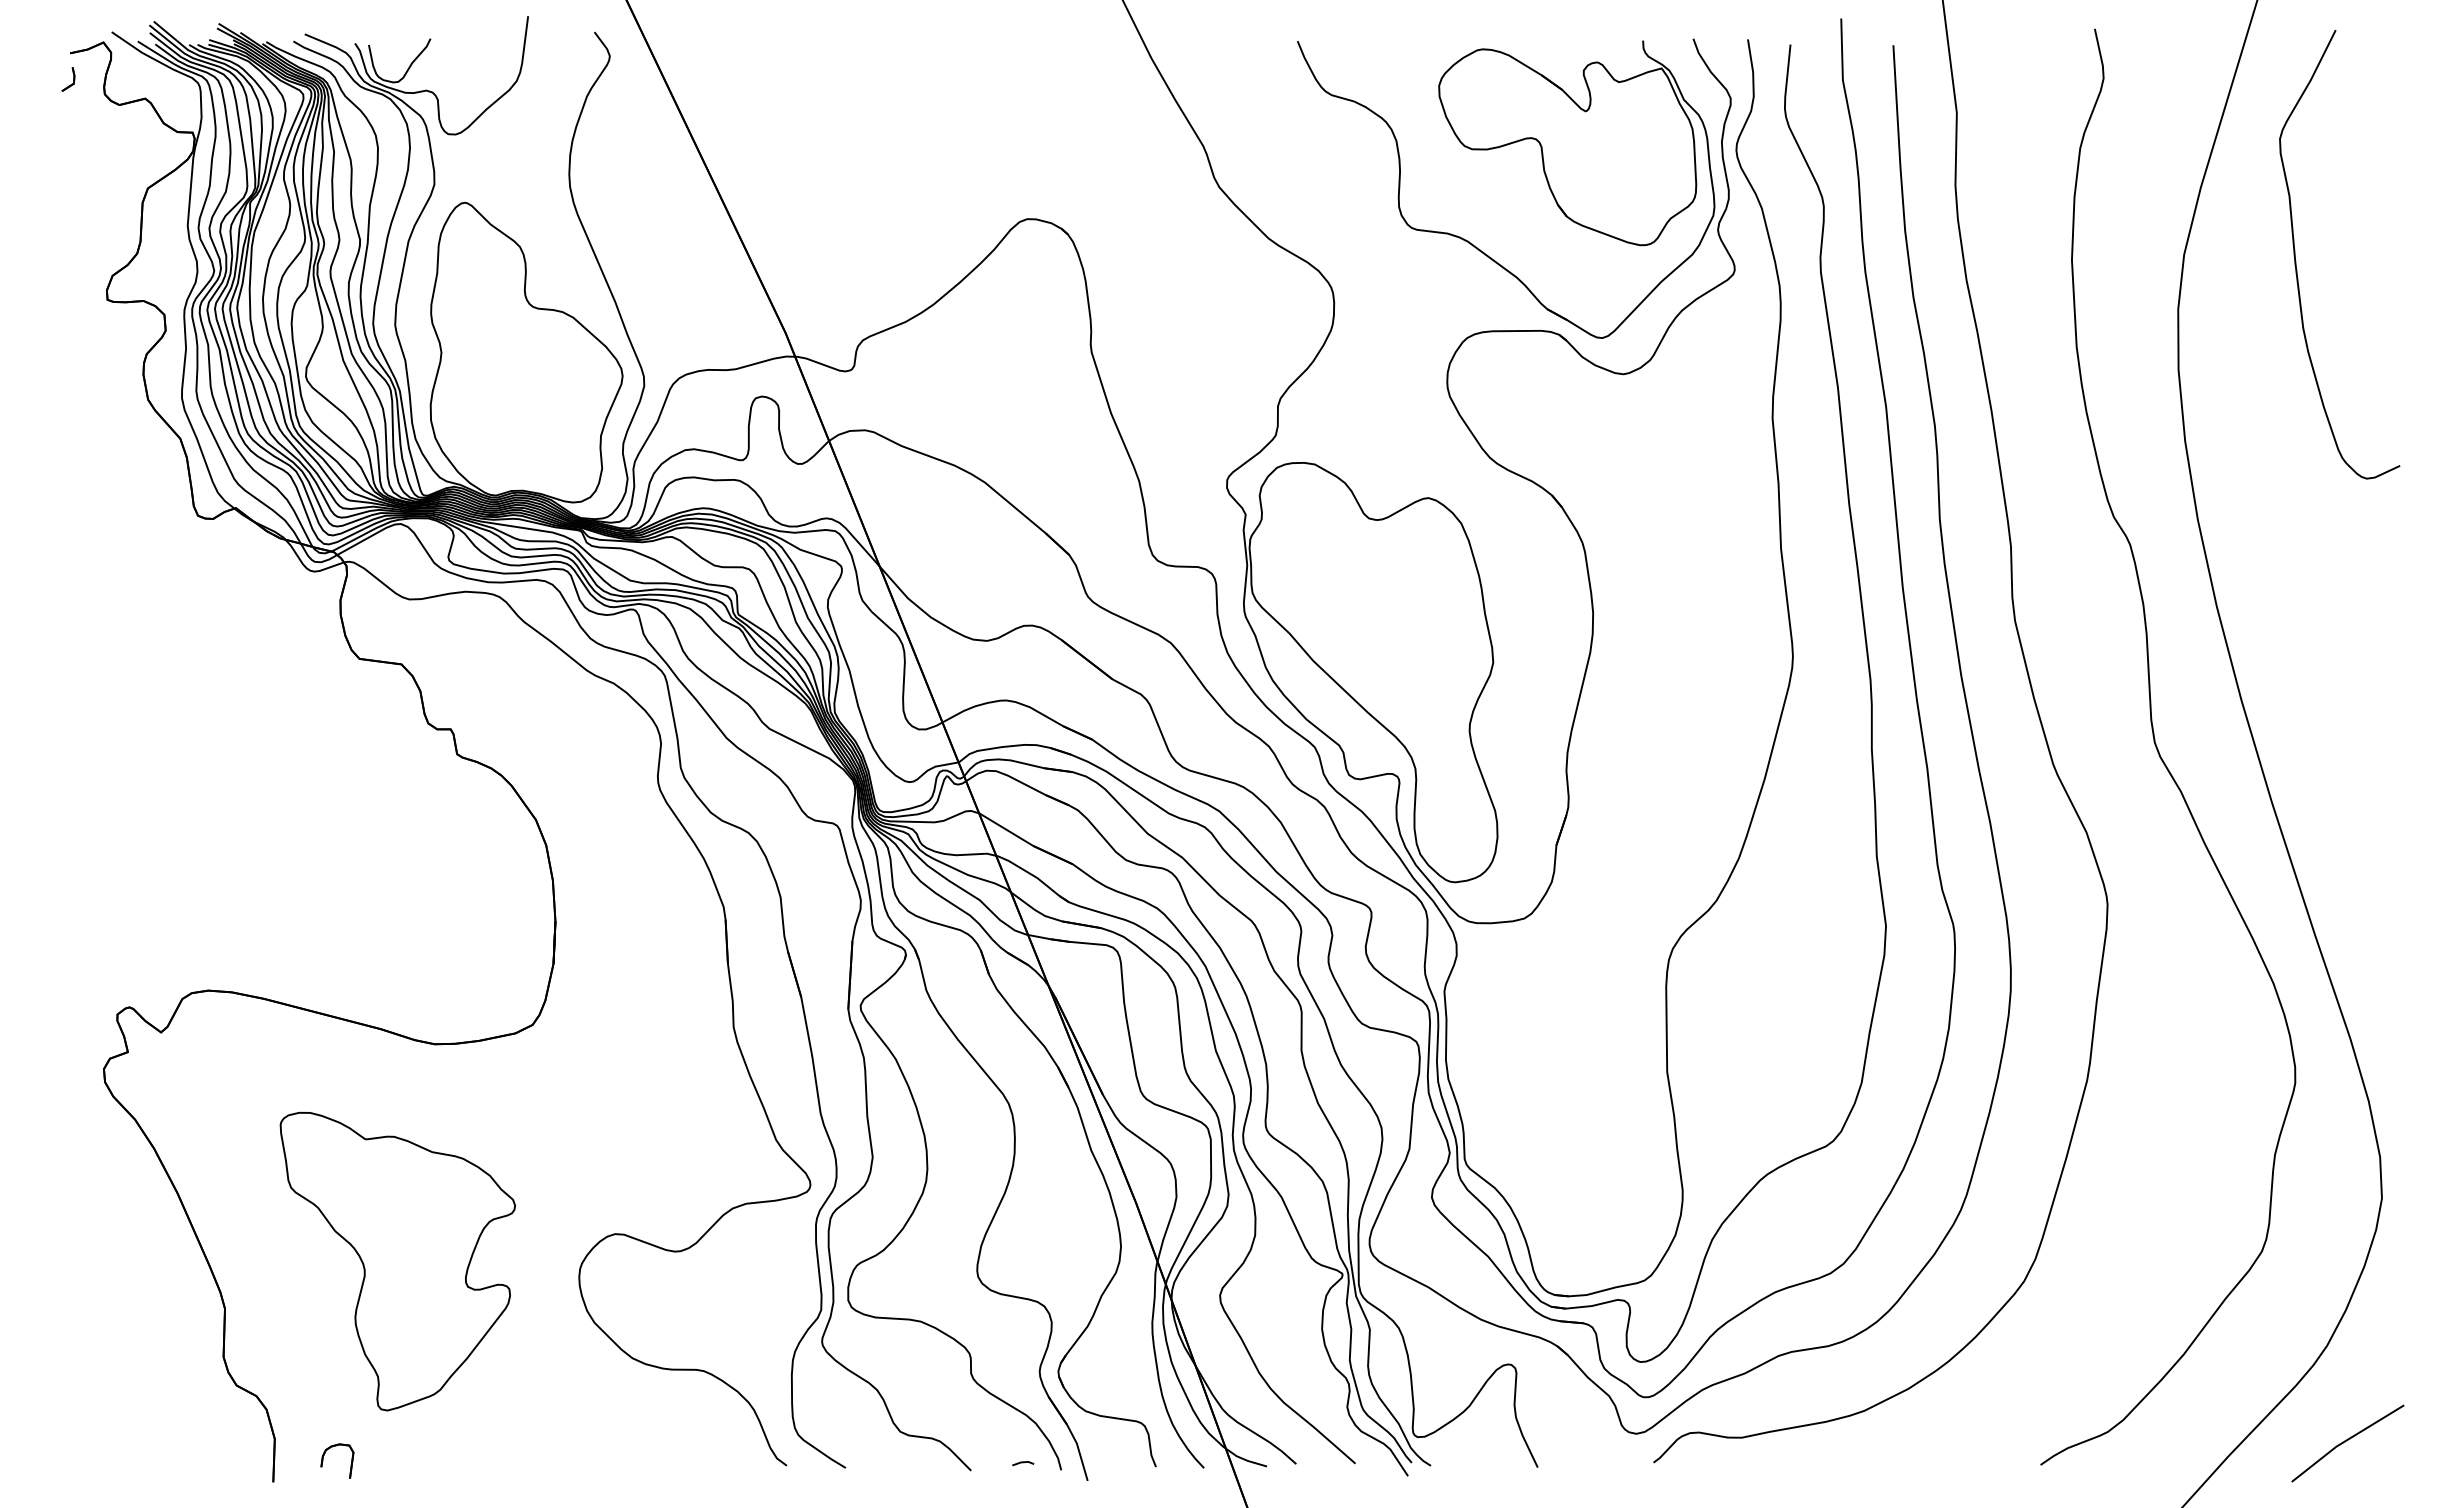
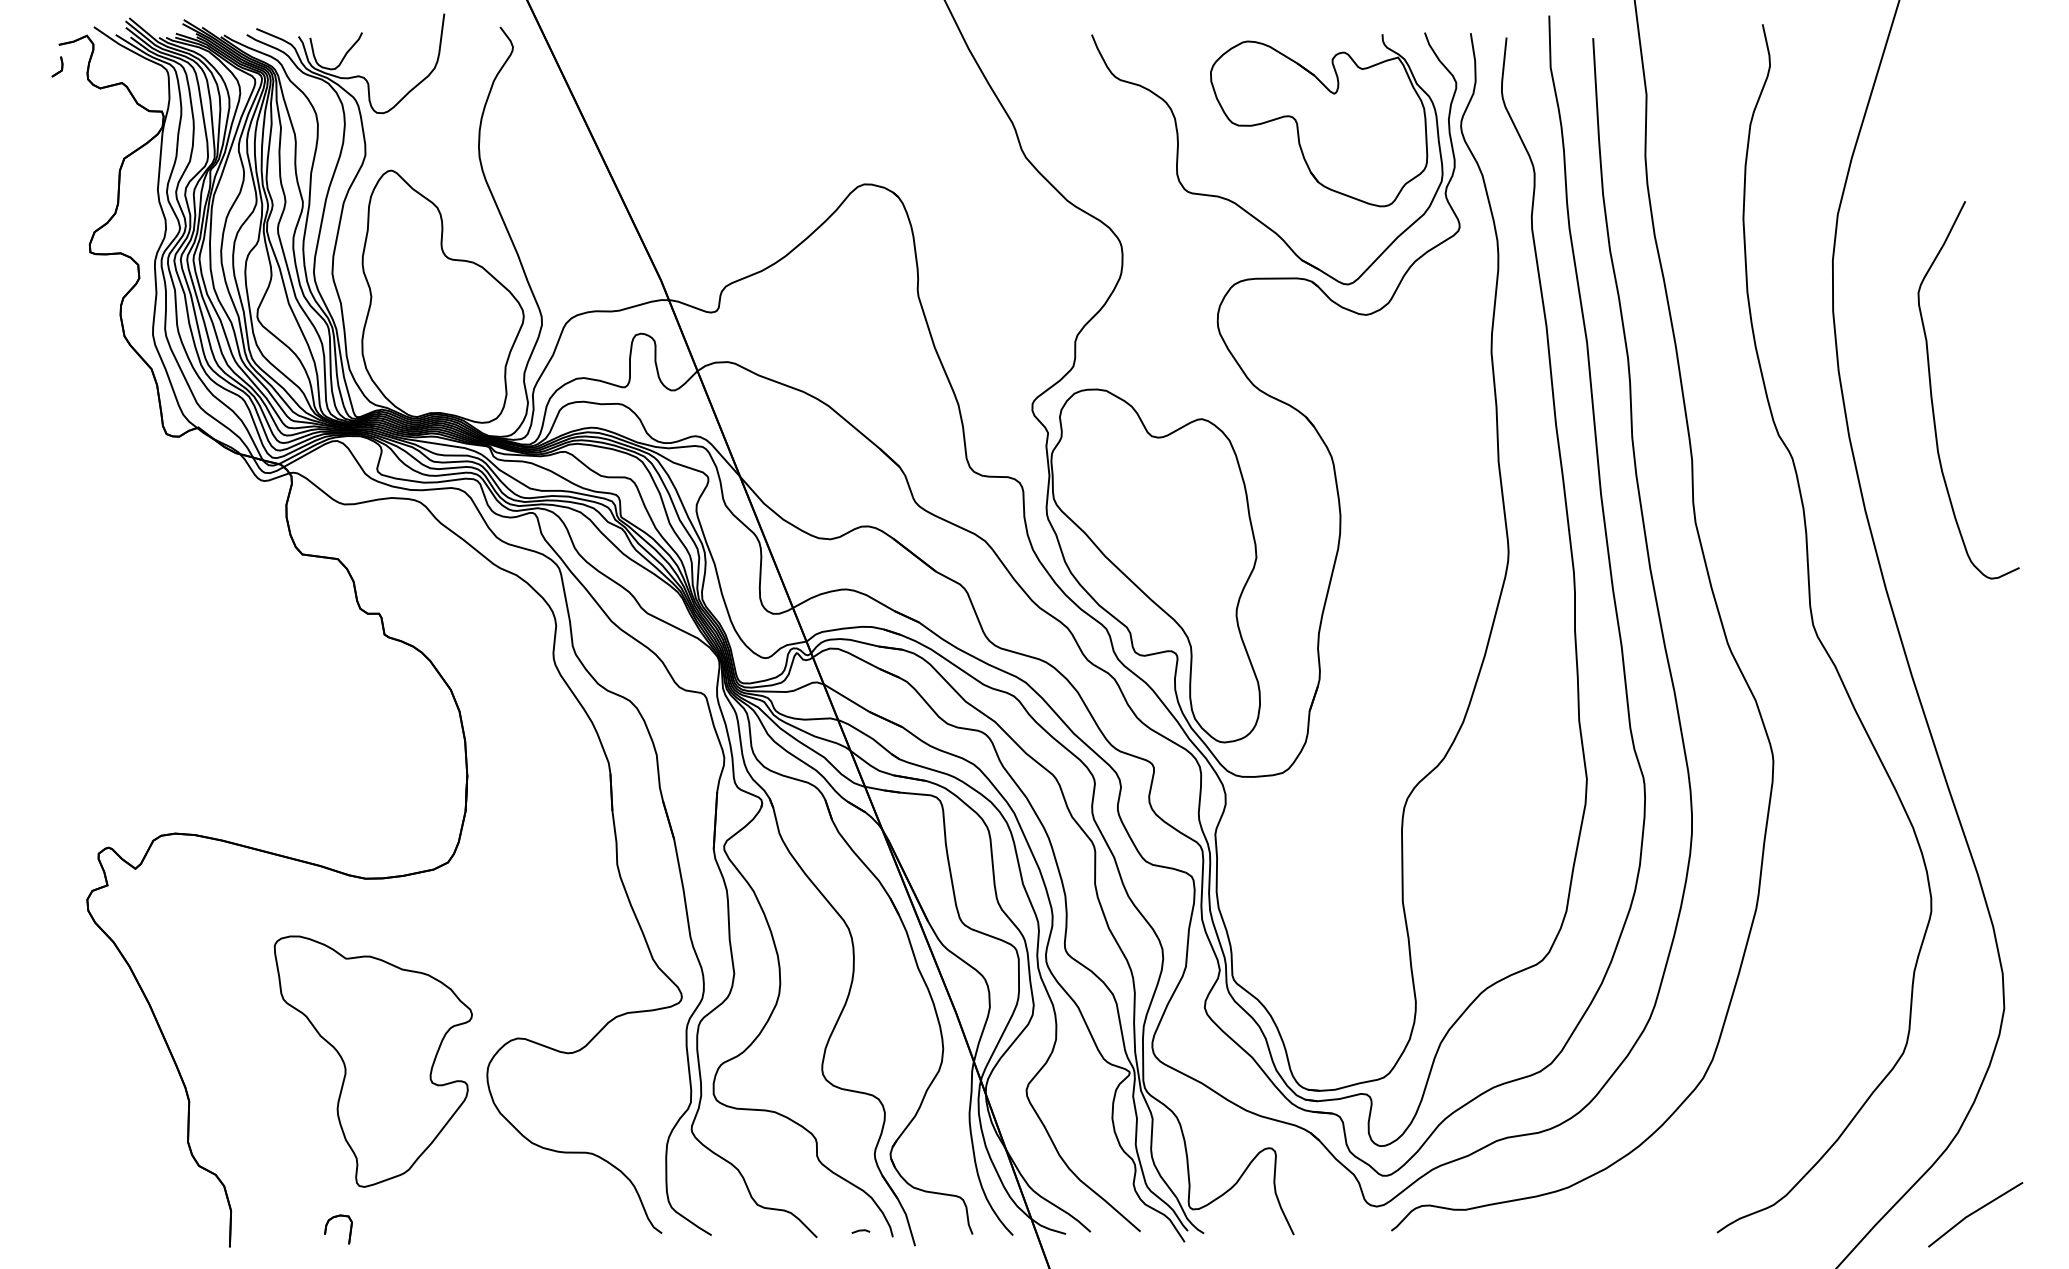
curve: (2296, 260) -> (1932, 395), moved
part: (397, 1261) -> (373, 1061), moved
part: (350, 1464) -> (349, 1232), moved

